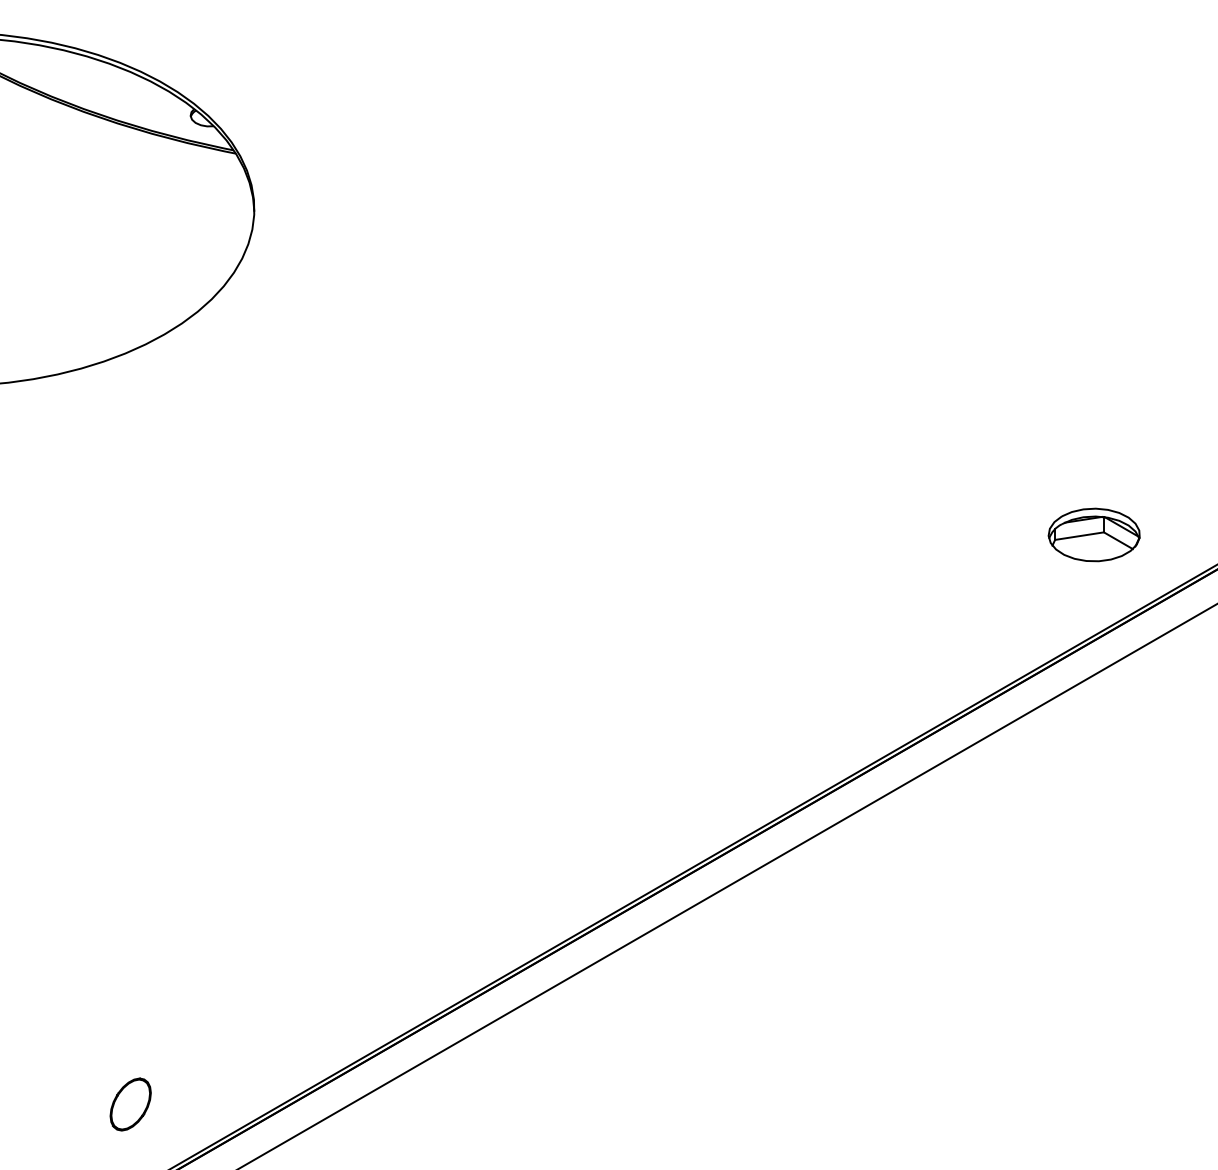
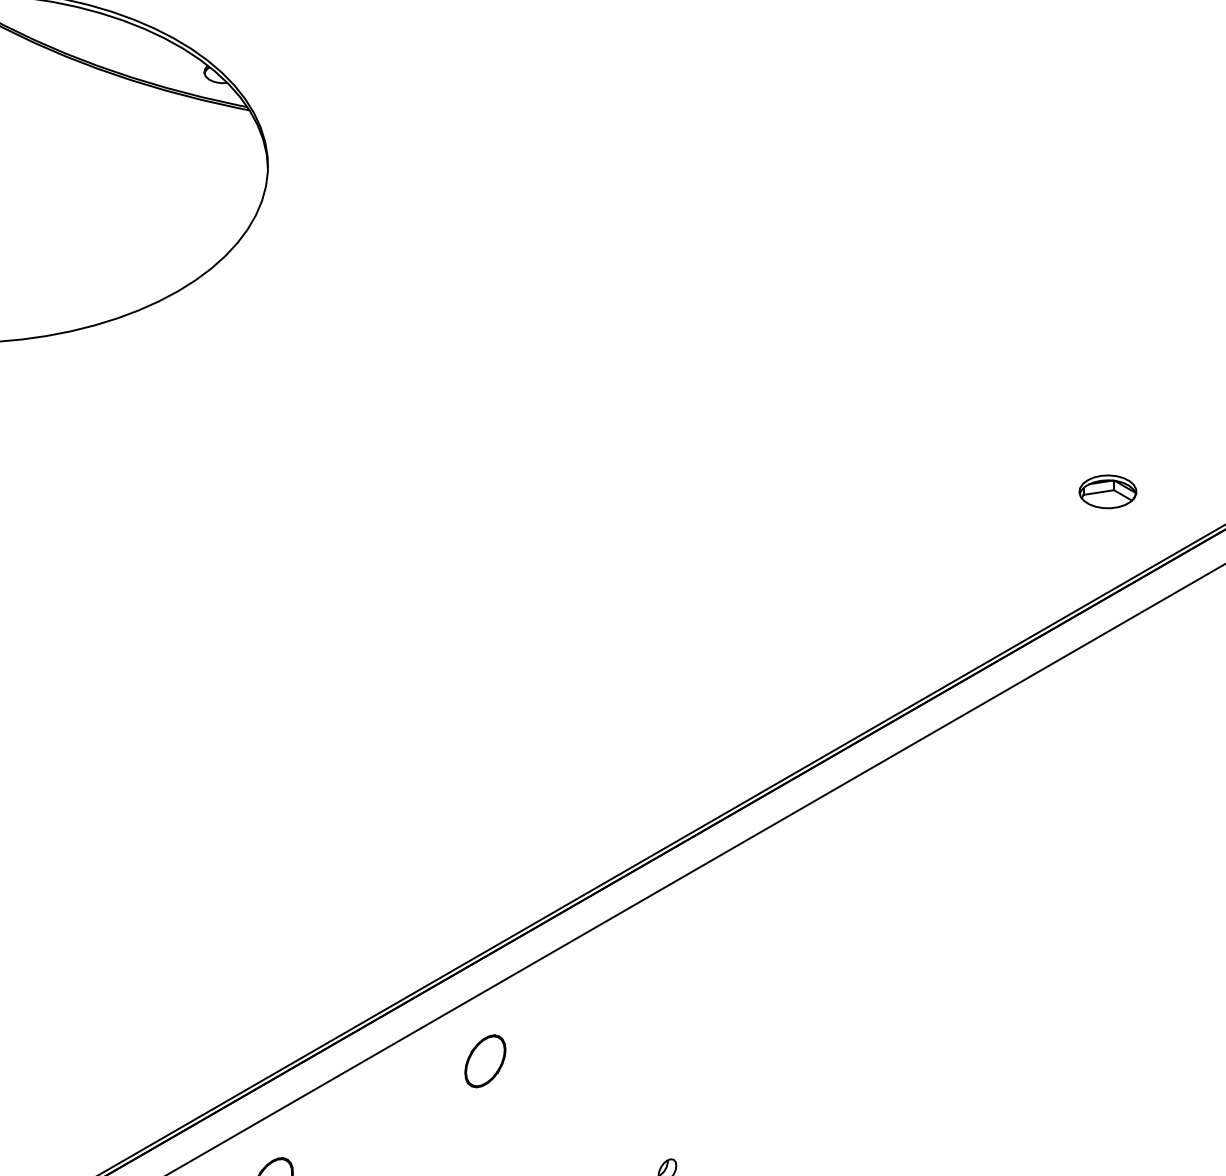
part: (1093, 534) -> (1107, 491), size x0.62
part: (130, 1104) -> (485, 1061), moved

